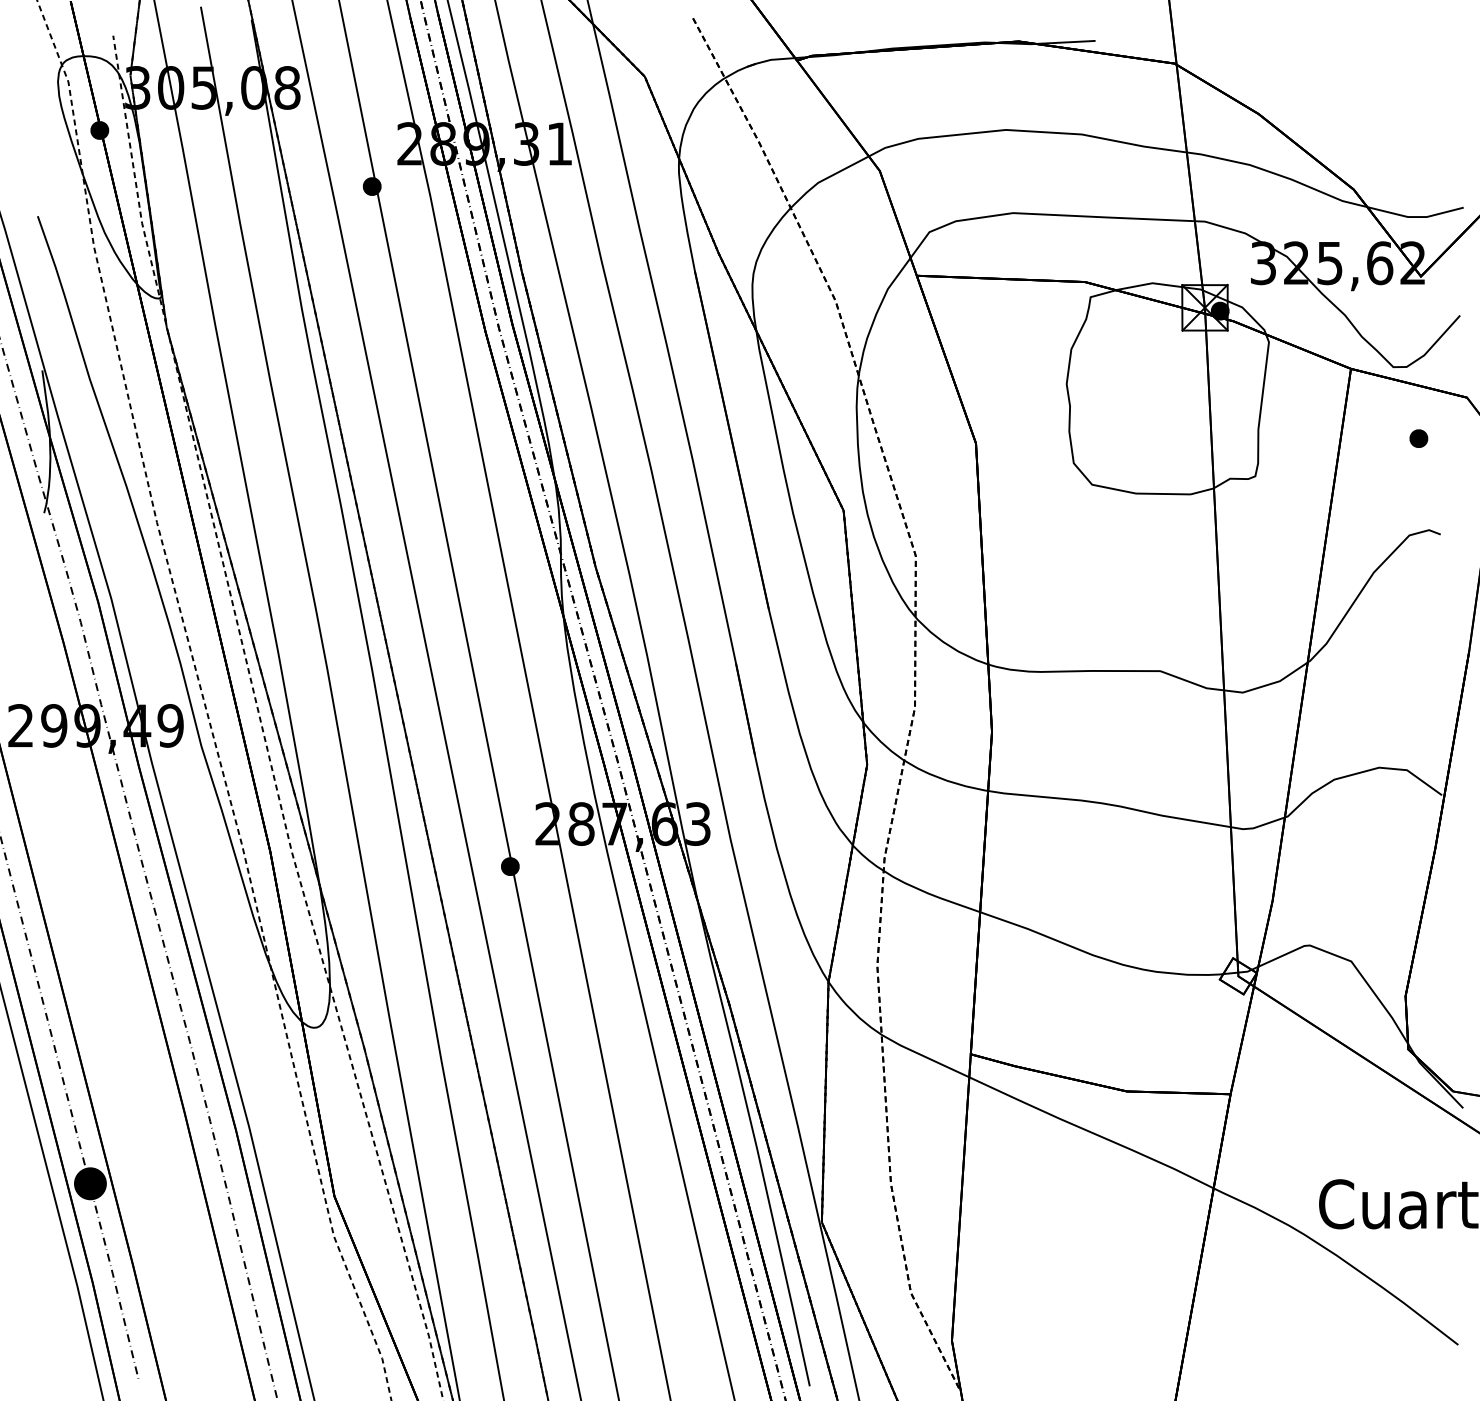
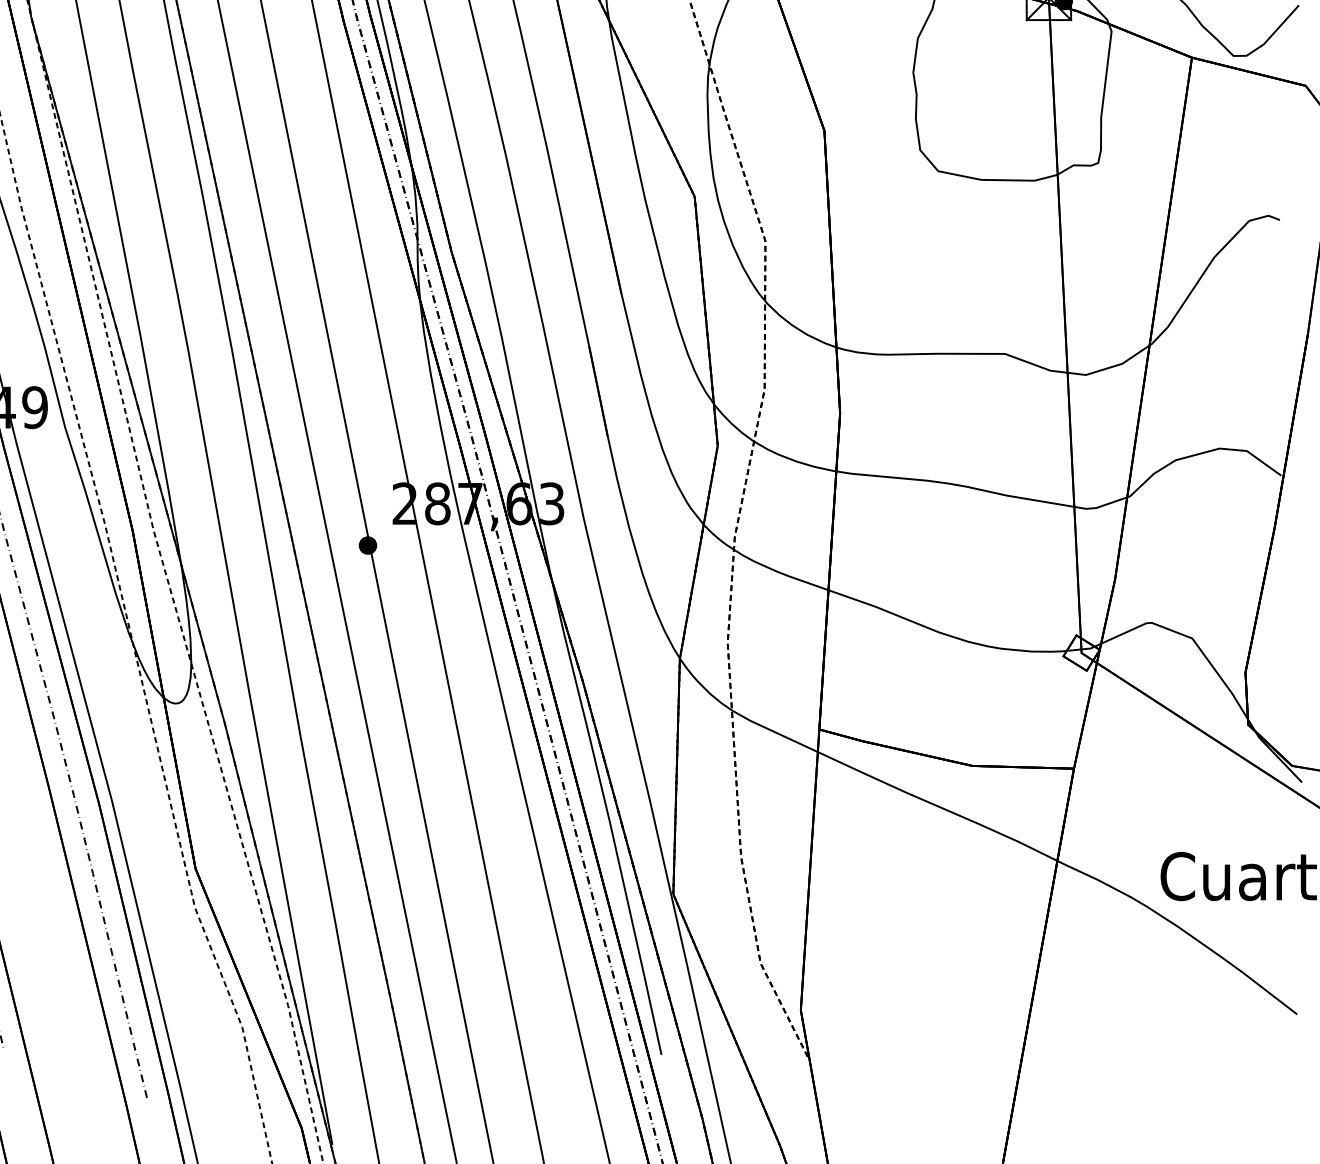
part: (1418, 438) -> (1258, 125), removed

